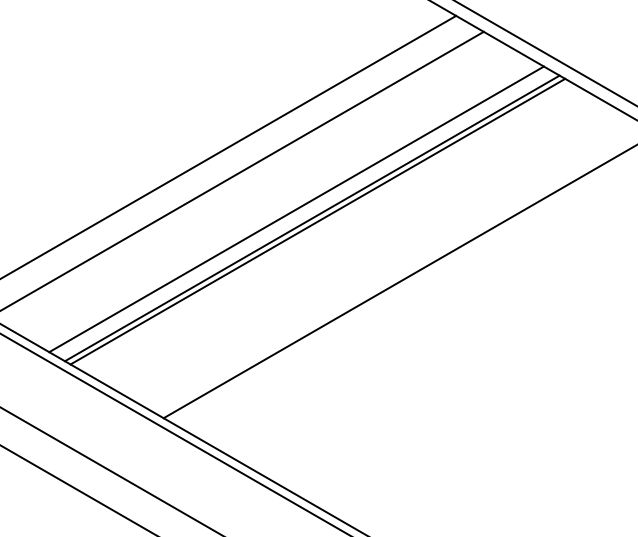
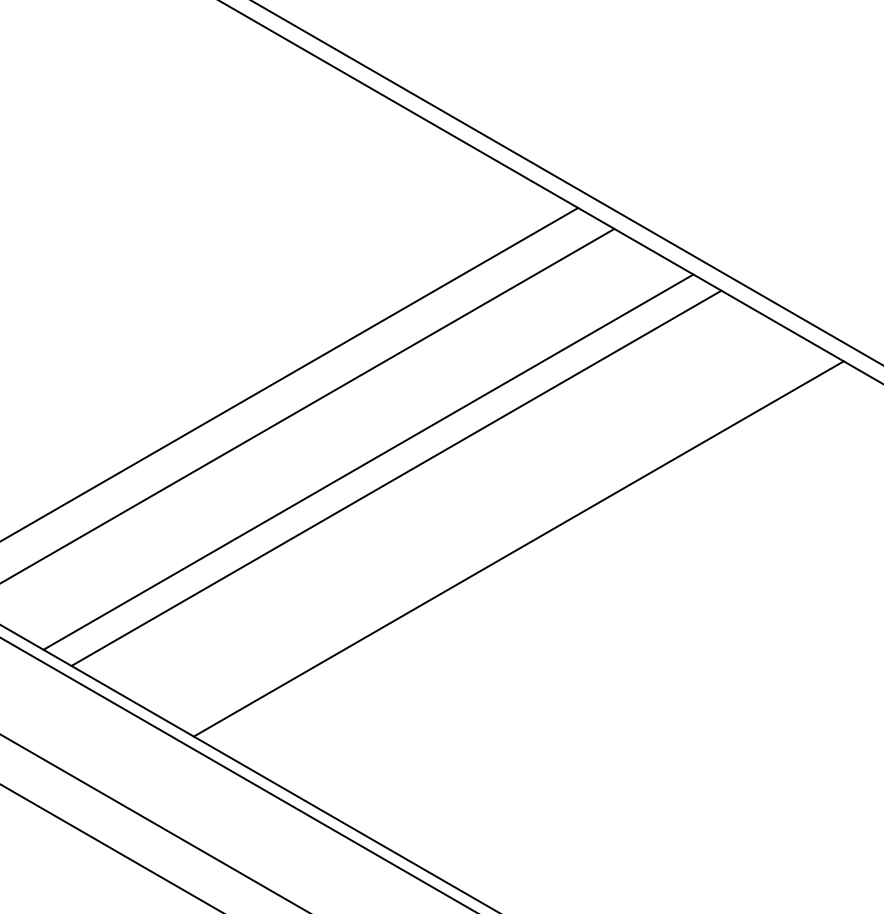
line: (312, 217) -> (389, 473), removed

